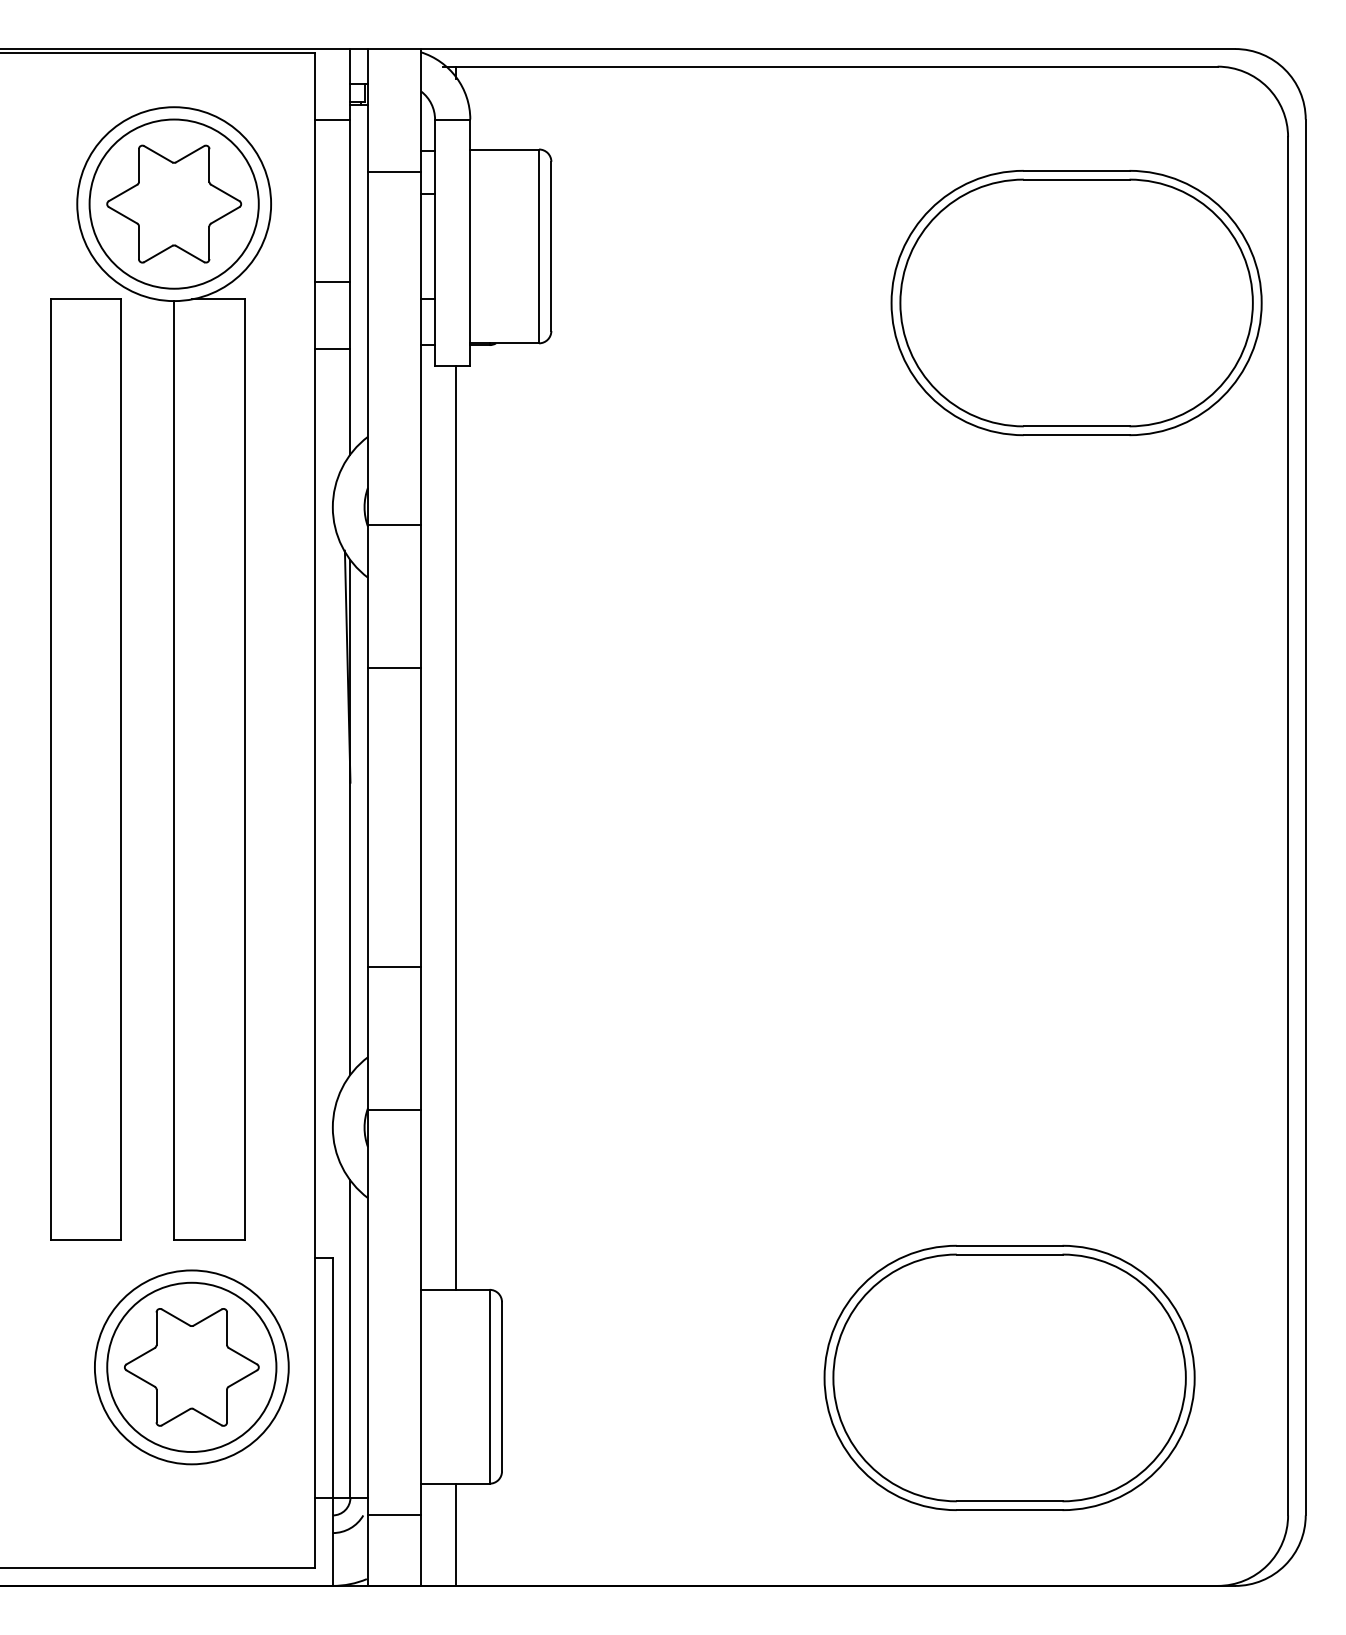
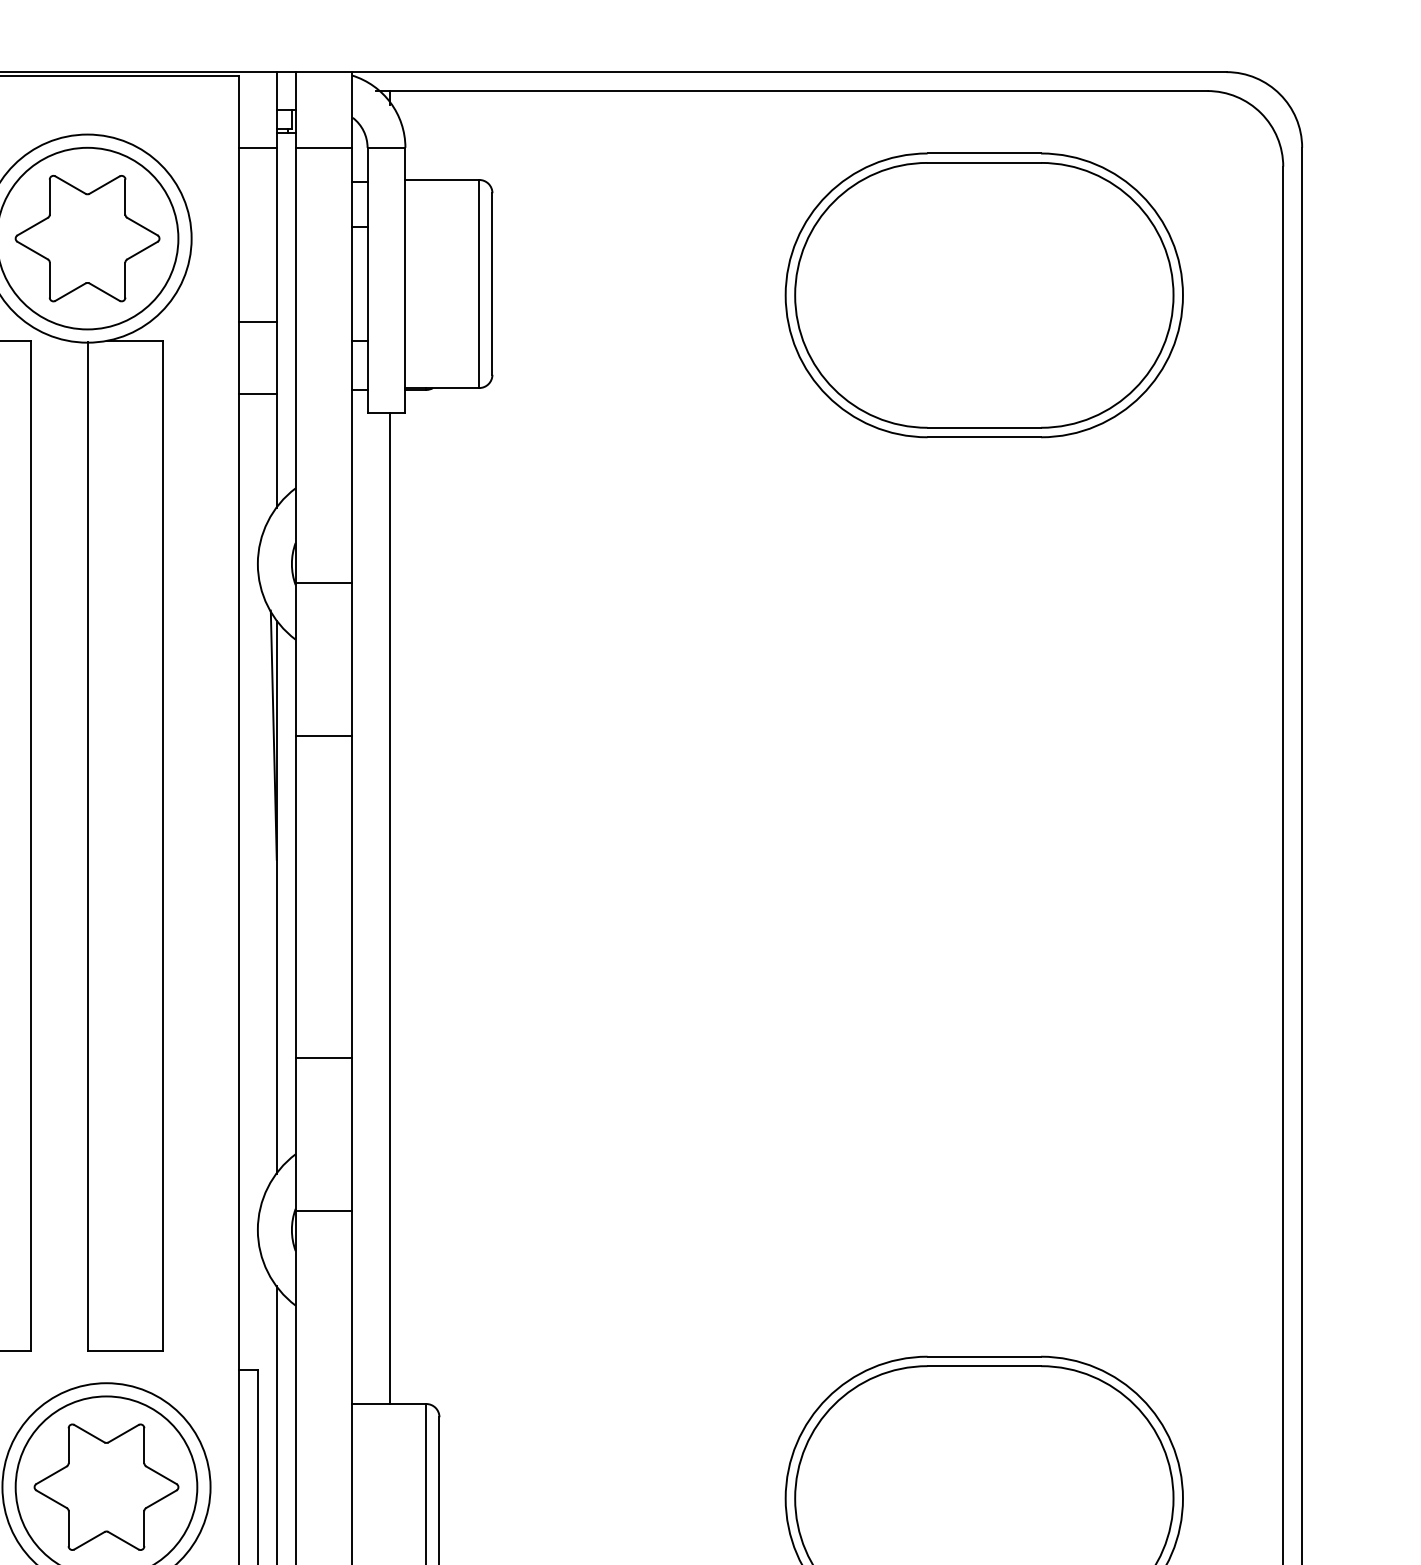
line: (394, 171) -> (324, 147), moved
part: (1076, 303) -> (984, 295), moved

